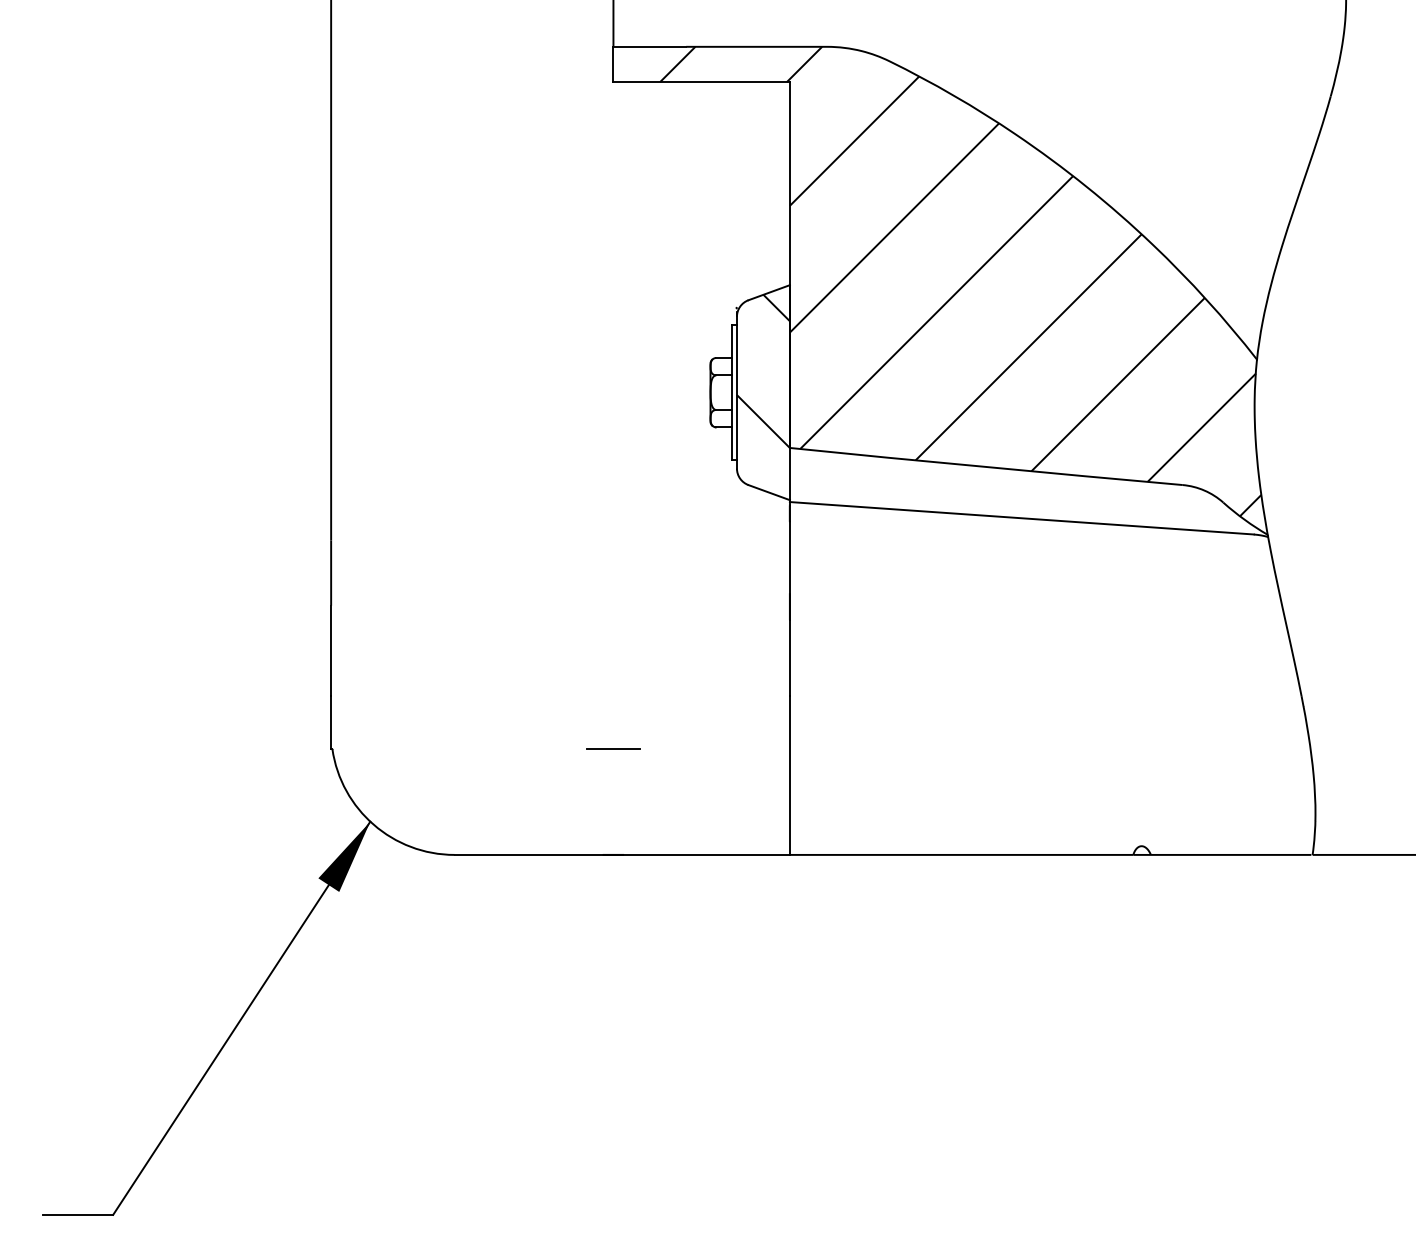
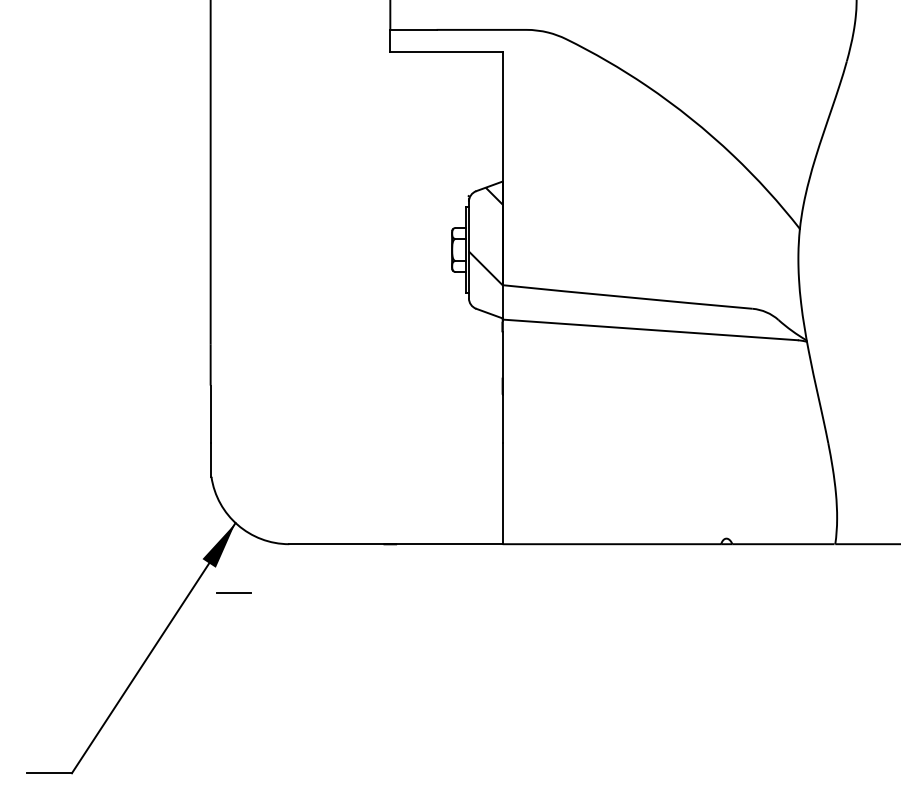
hatch: (960, 280) -> (611, 178), removed
line: (612, 748) -> (233, 592), moved

